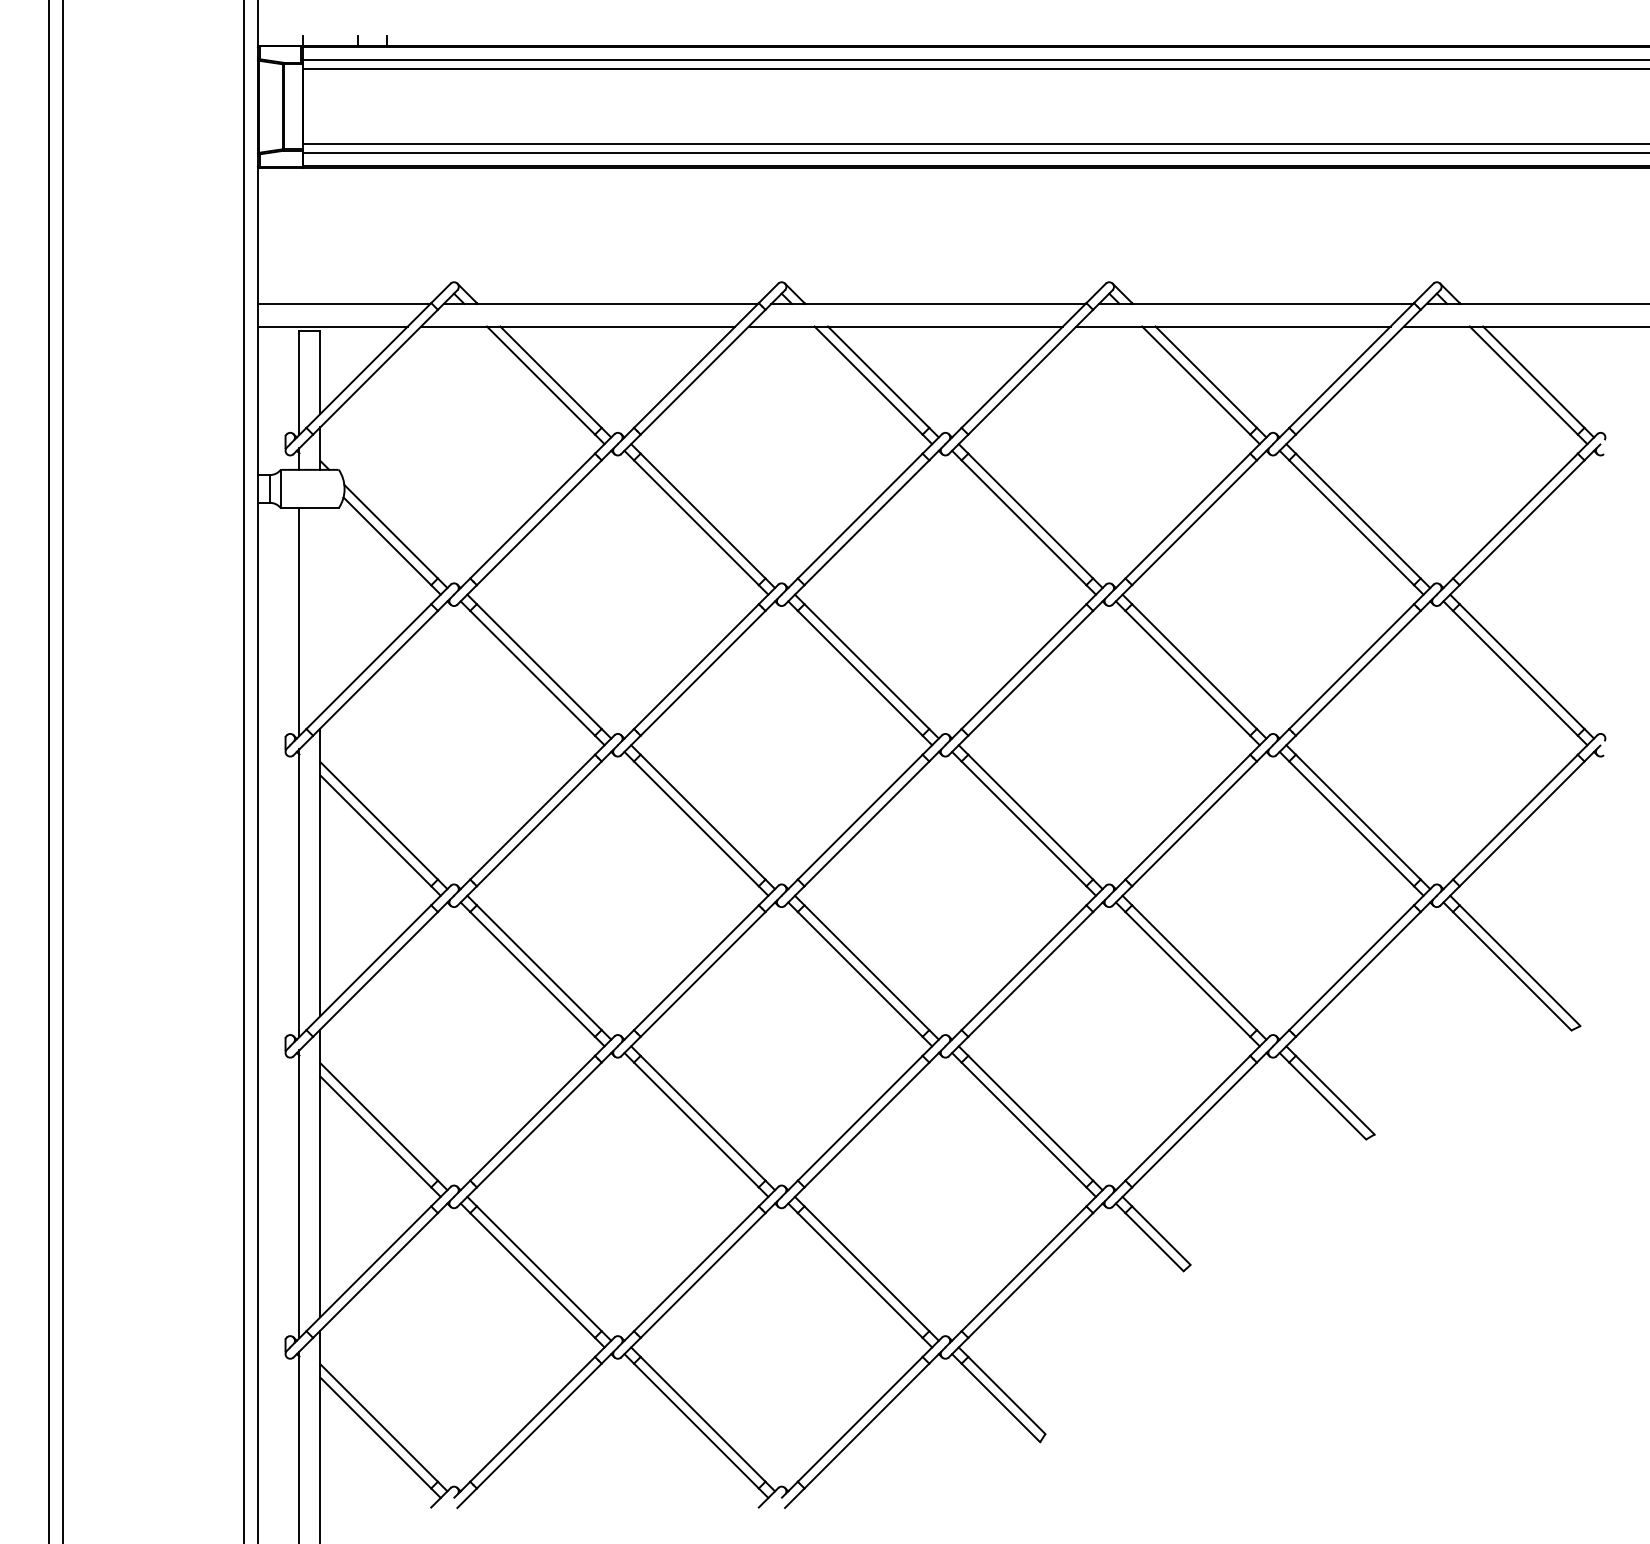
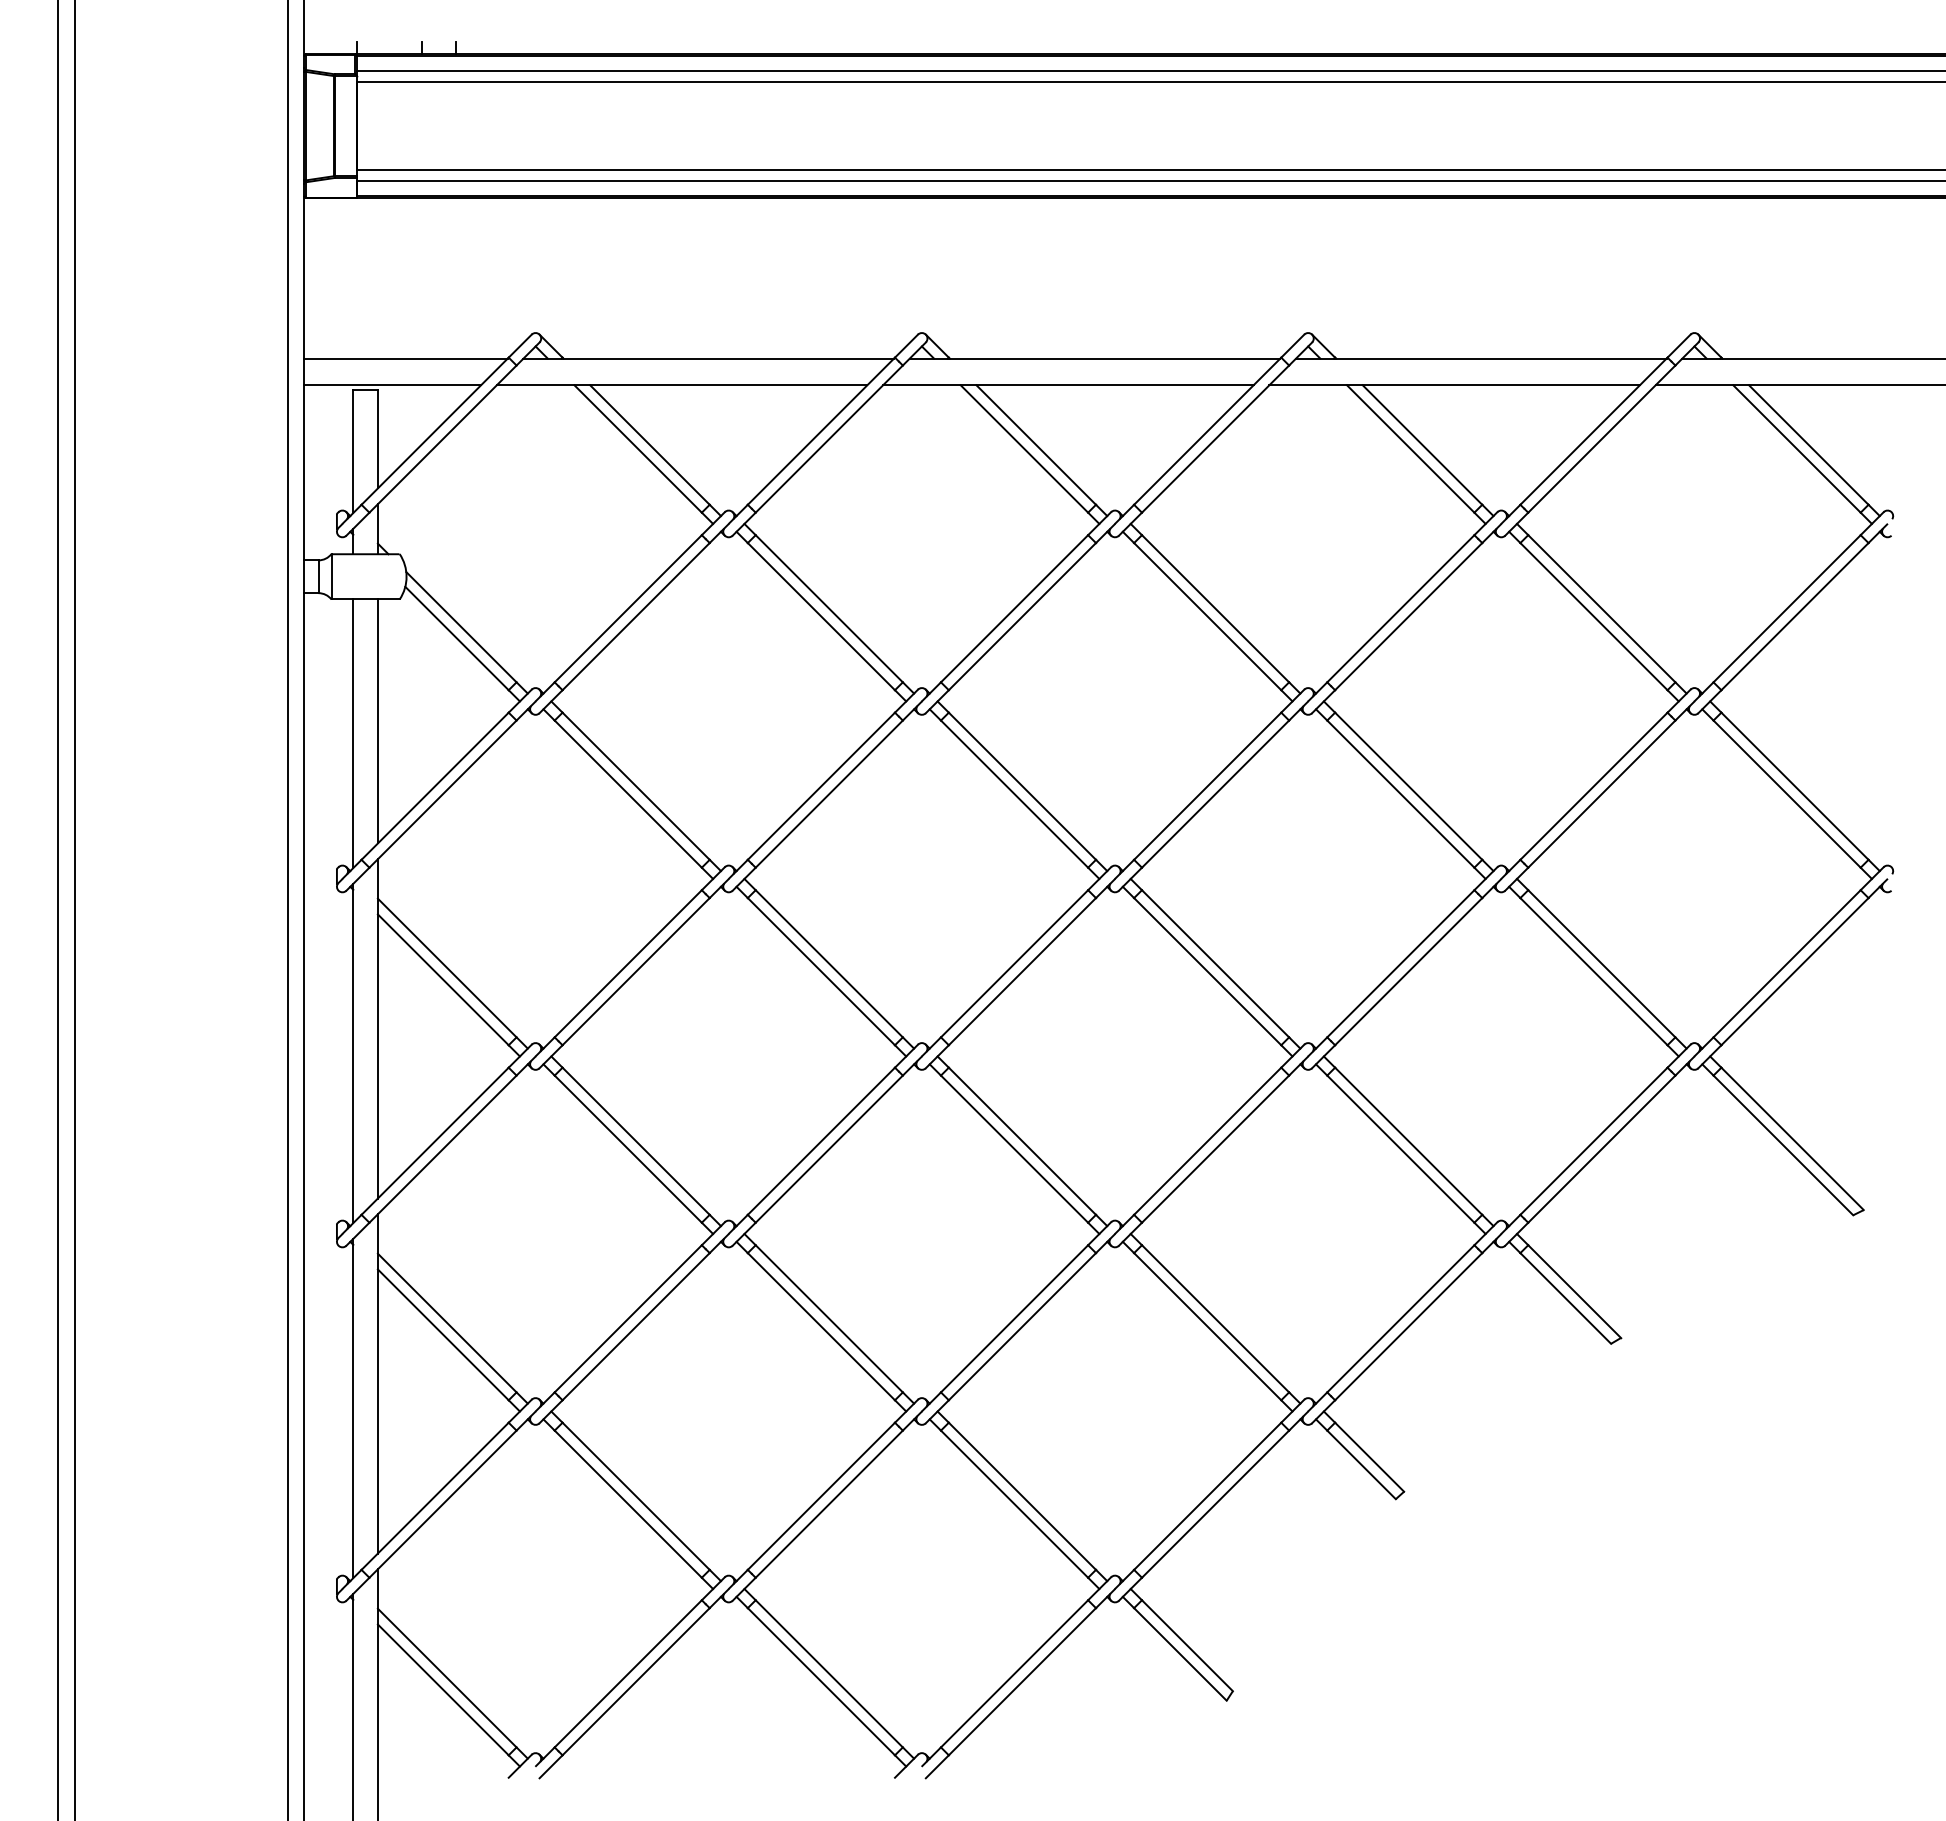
line: (319, 611) -> (377, 721), added

